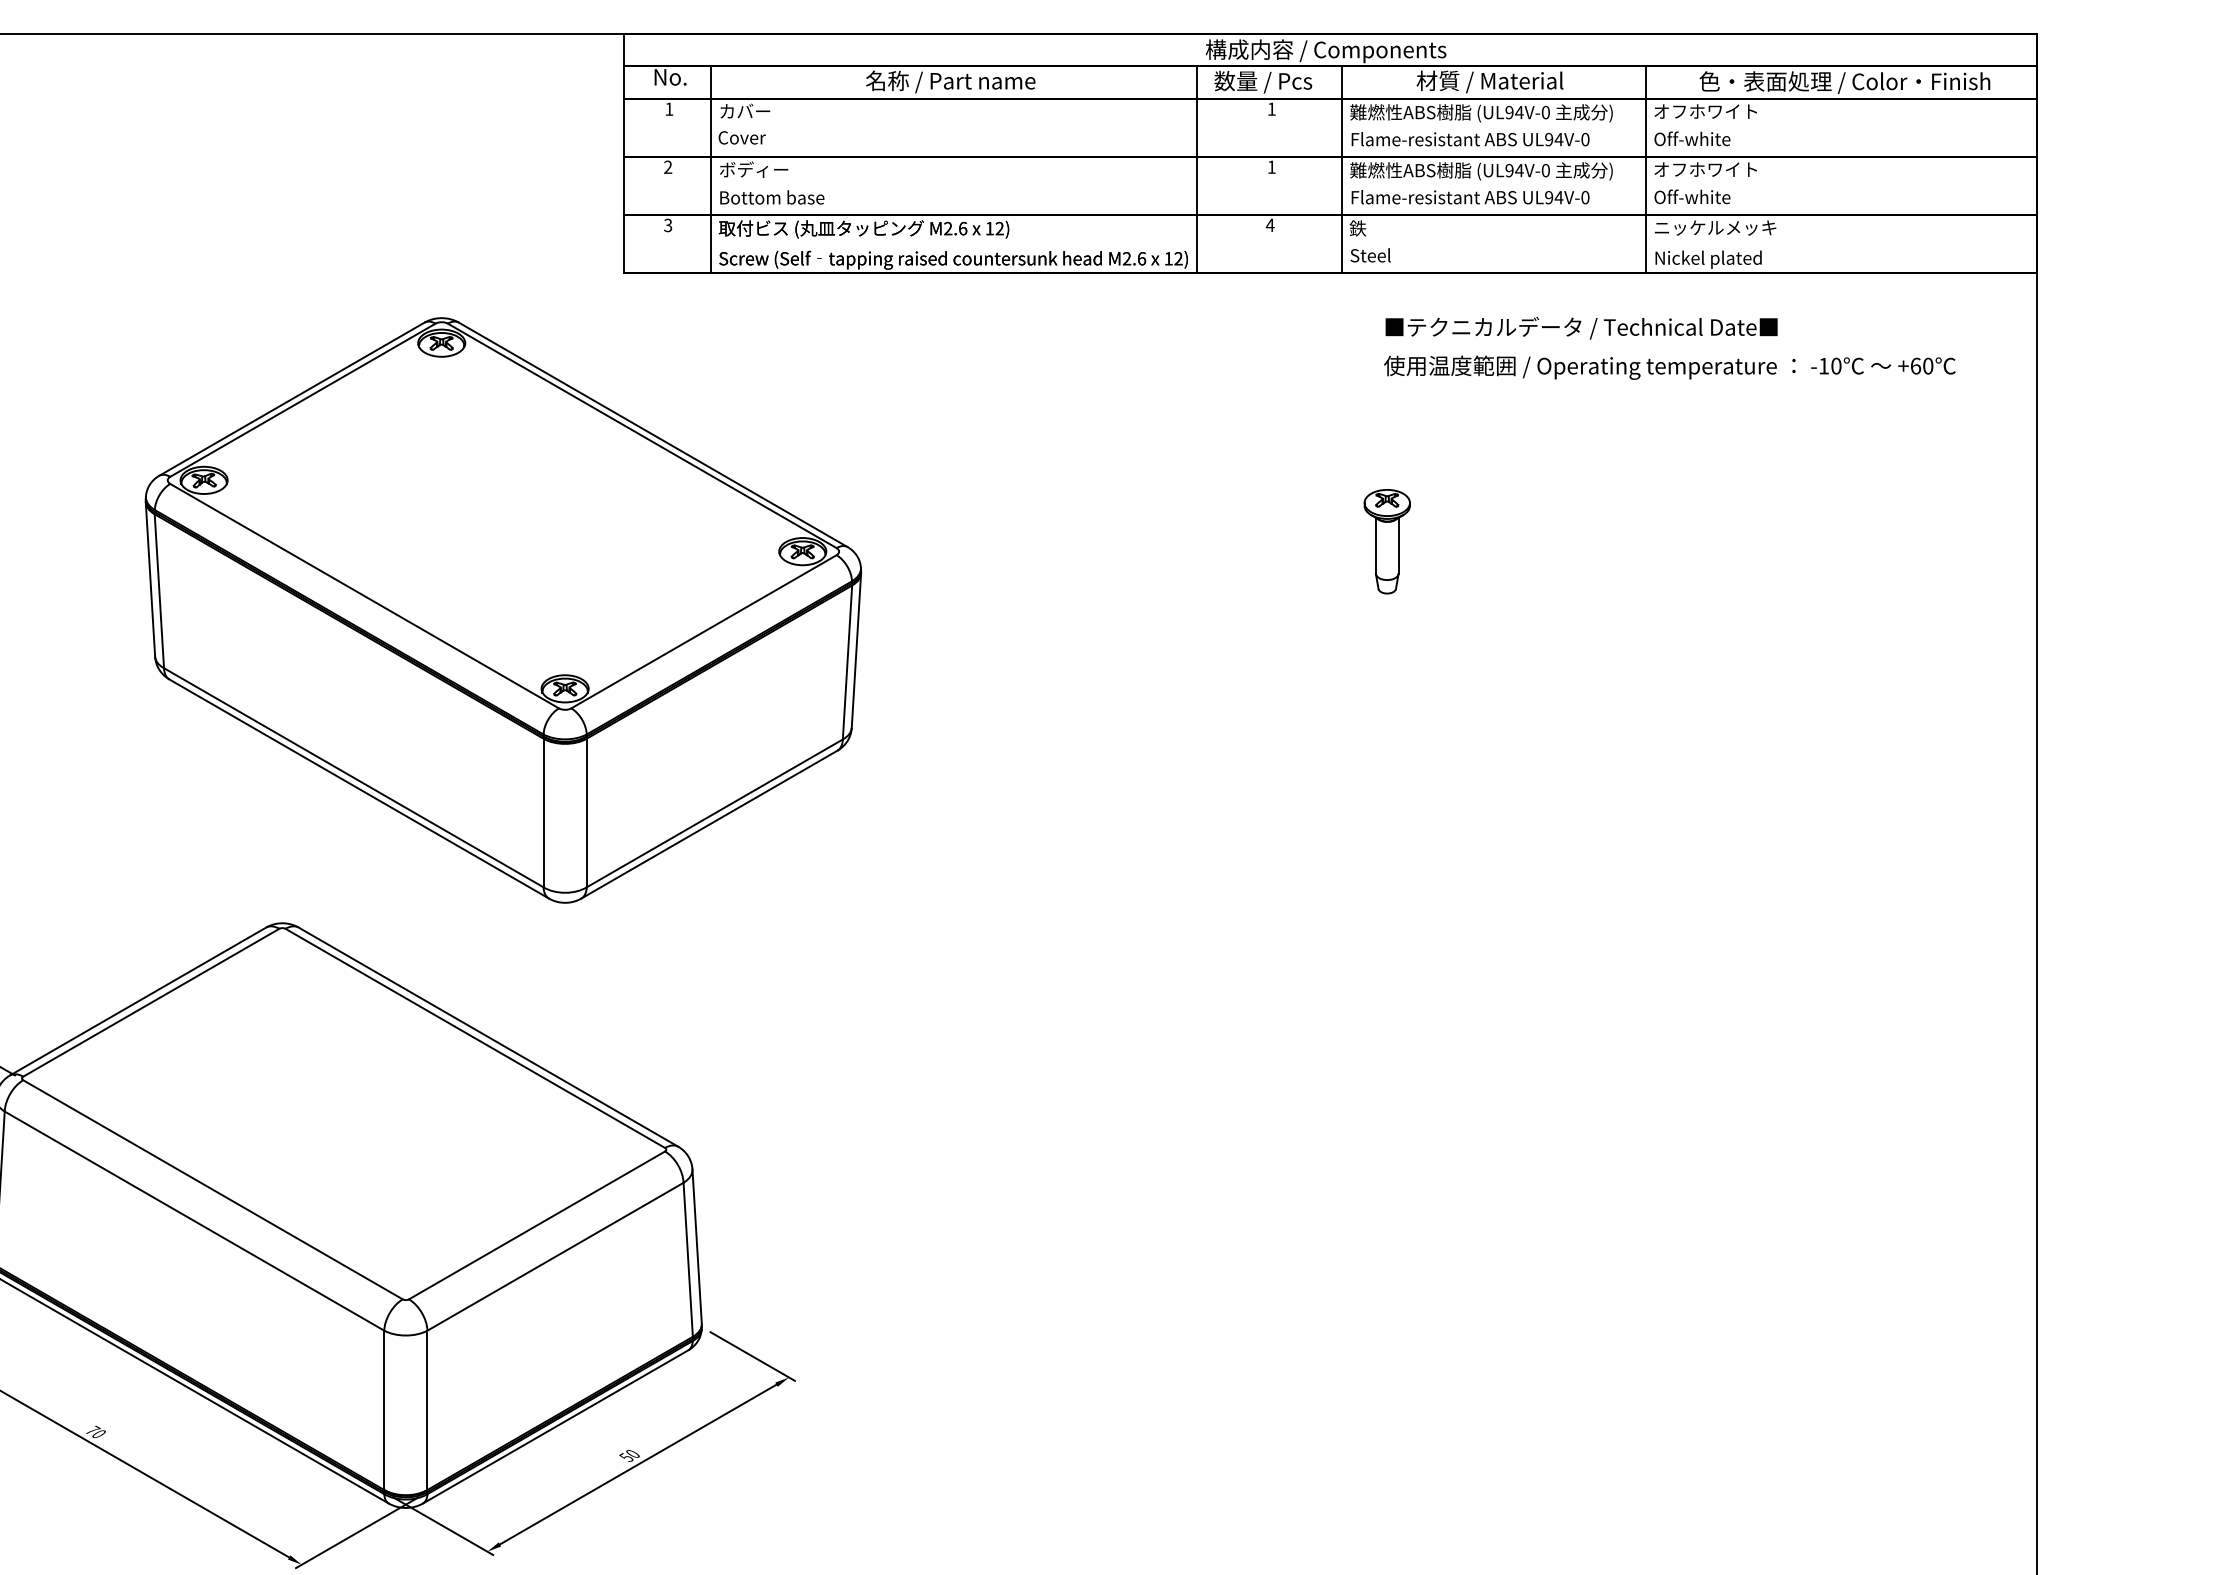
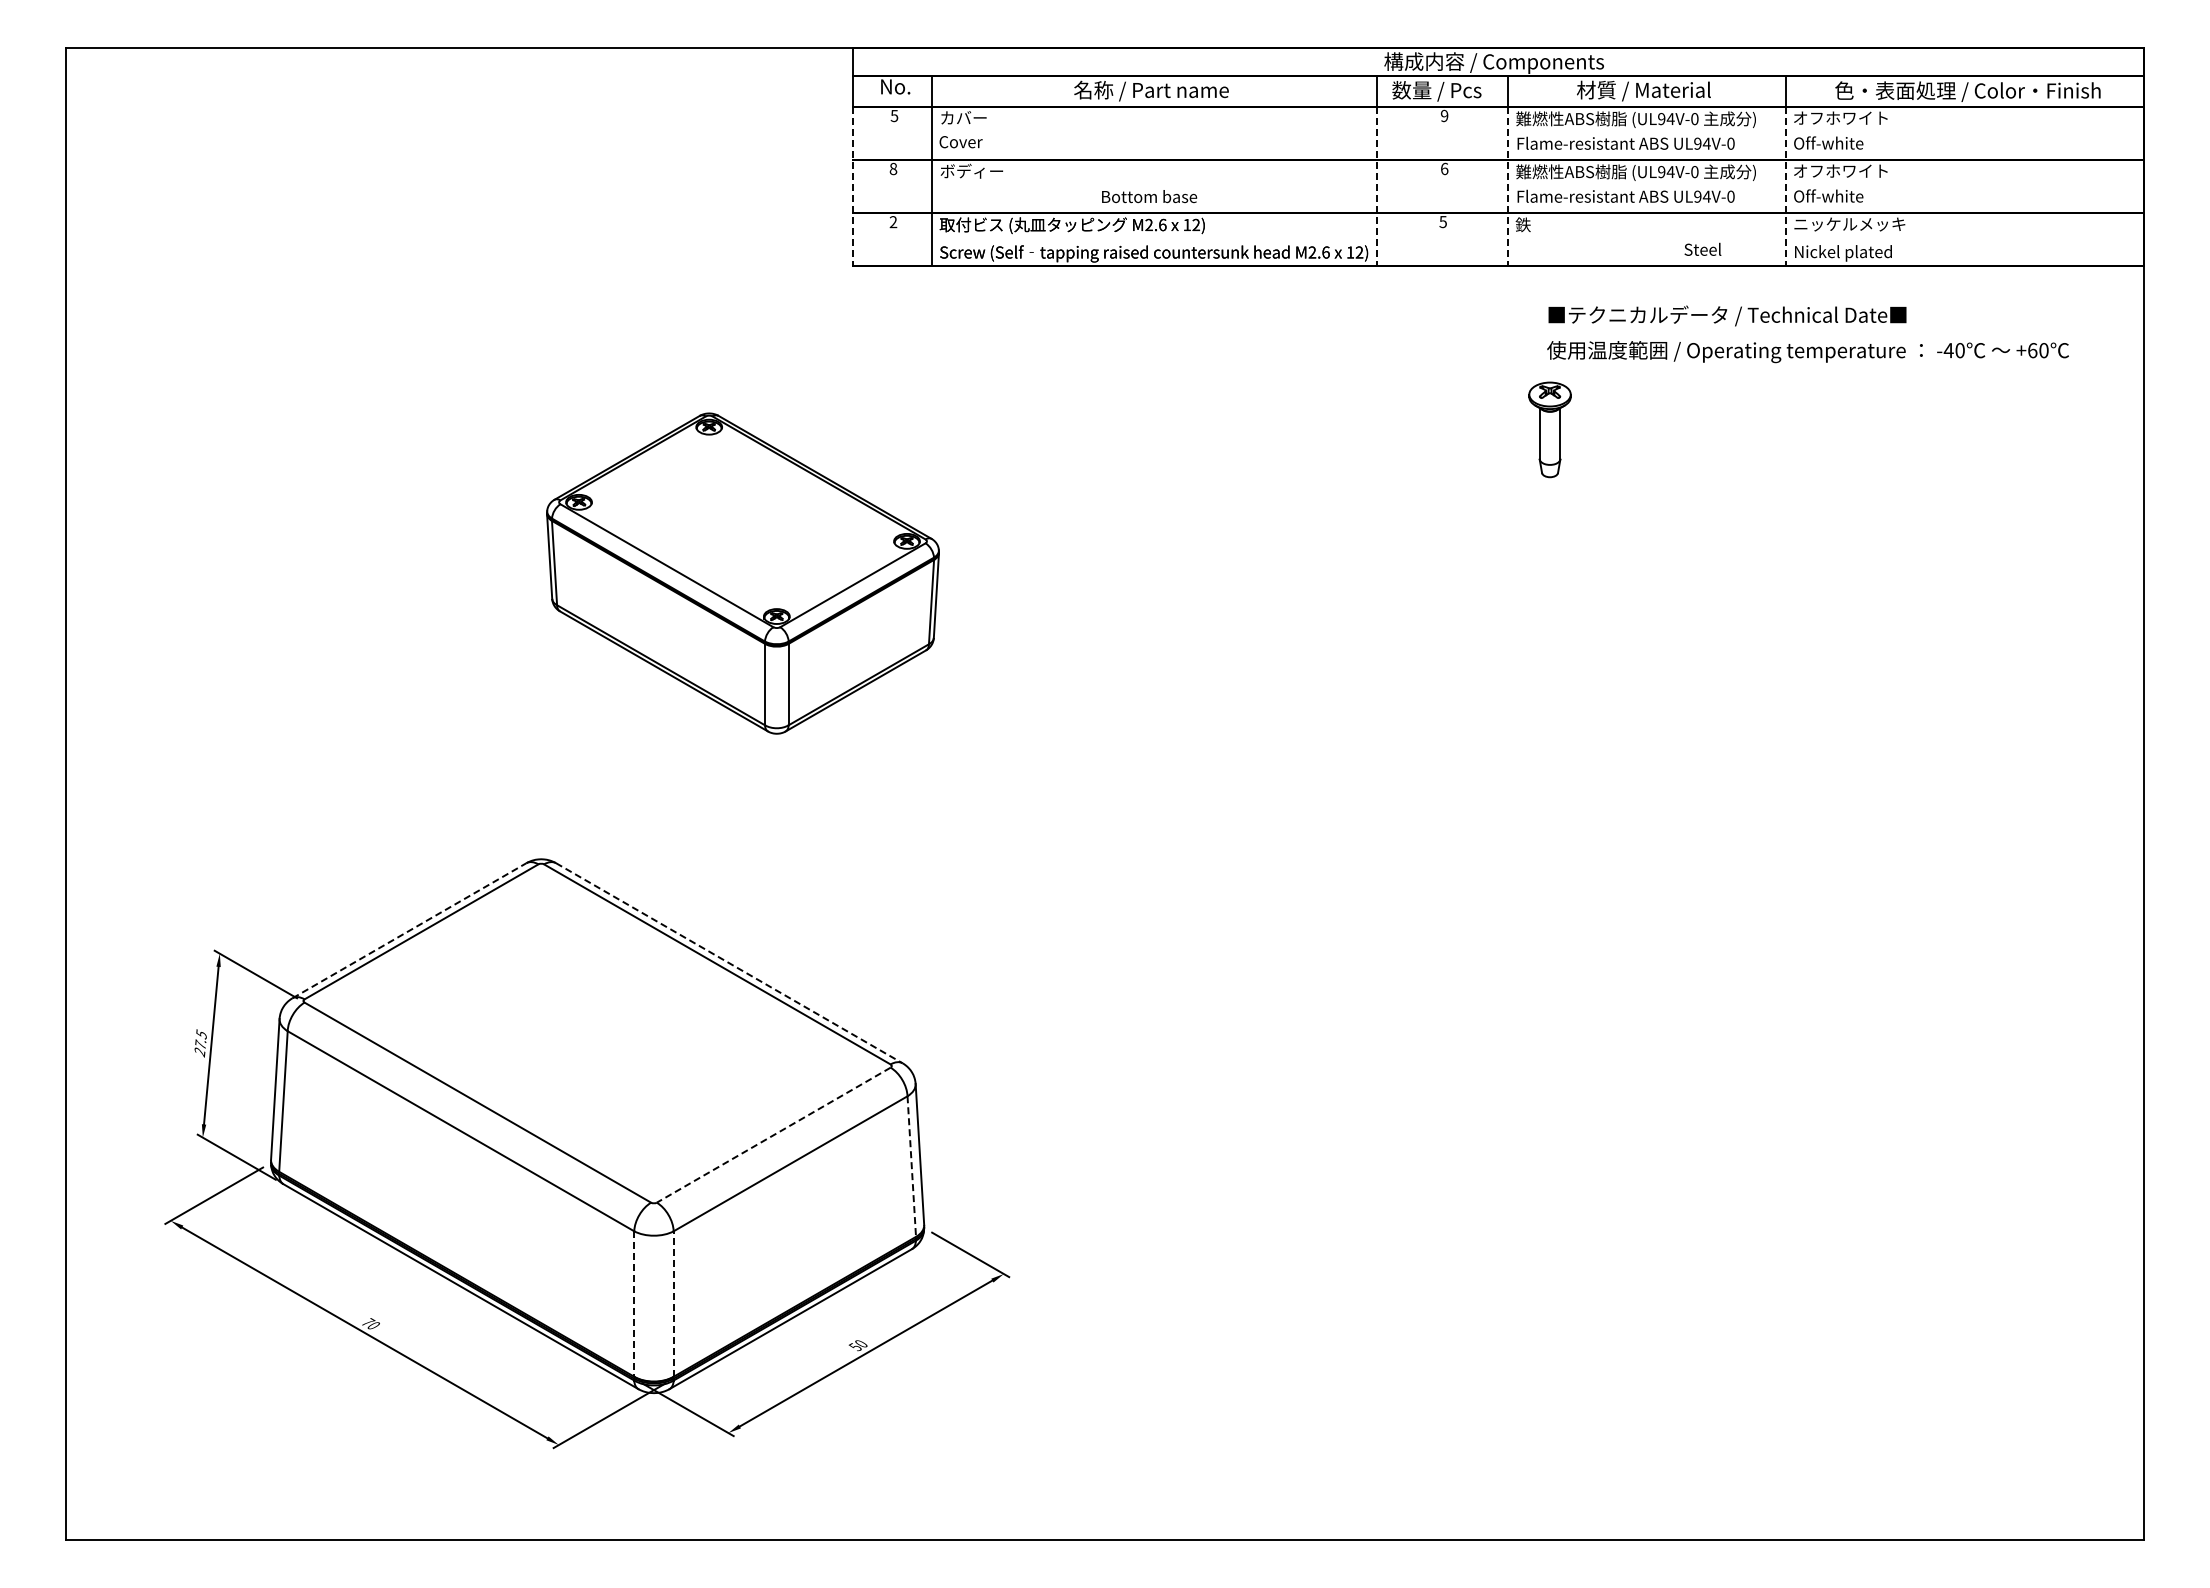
text: (1271, 108) -> (1444, 115), 1 -> 9
text: (669, 109) -> (894, 116), 1 -> 5
text: (1271, 166) -> (1444, 168), 1 -> 6
text: (668, 167) -> (893, 169), 2 -> 8
line: (623, 186) -> (852, 186), solid -> dashed
line: (1197, 186) -> (1376, 186), solid -> dashed
line: (1341, 186) -> (1508, 186), solid -> dashed
line: (1646, 186) -> (1786, 186), solid -> dashed
text: (772, 197) -> (1149, 196), moved
text: (668, 225) -> (893, 222), 3 -> 2
text: (1270, 225) -> (1443, 222), 4 -> 5
text: (1370, 254) -> (1702, 248), moved
text: (1823, 366) -> (1948, 350), -10 -> -40
part: (1386, 541) -> (1549, 429), moved
part: (502, 610) -> (742, 573), size x0.6
line: (139, 1001) -> (410, 930), solid -> dashed
line: (488, 1037) -> (729, 963), solid -> dashed
line: (536, 1225) -> (773, 1135), solid -> dashed
line: (687, 1260) -> (911, 1167), solid -> dashed
line: (384, 1410) -> (634, 1304), solid -> dashed
line: (427, 1410) -> (673, 1304), solid -> dashed

